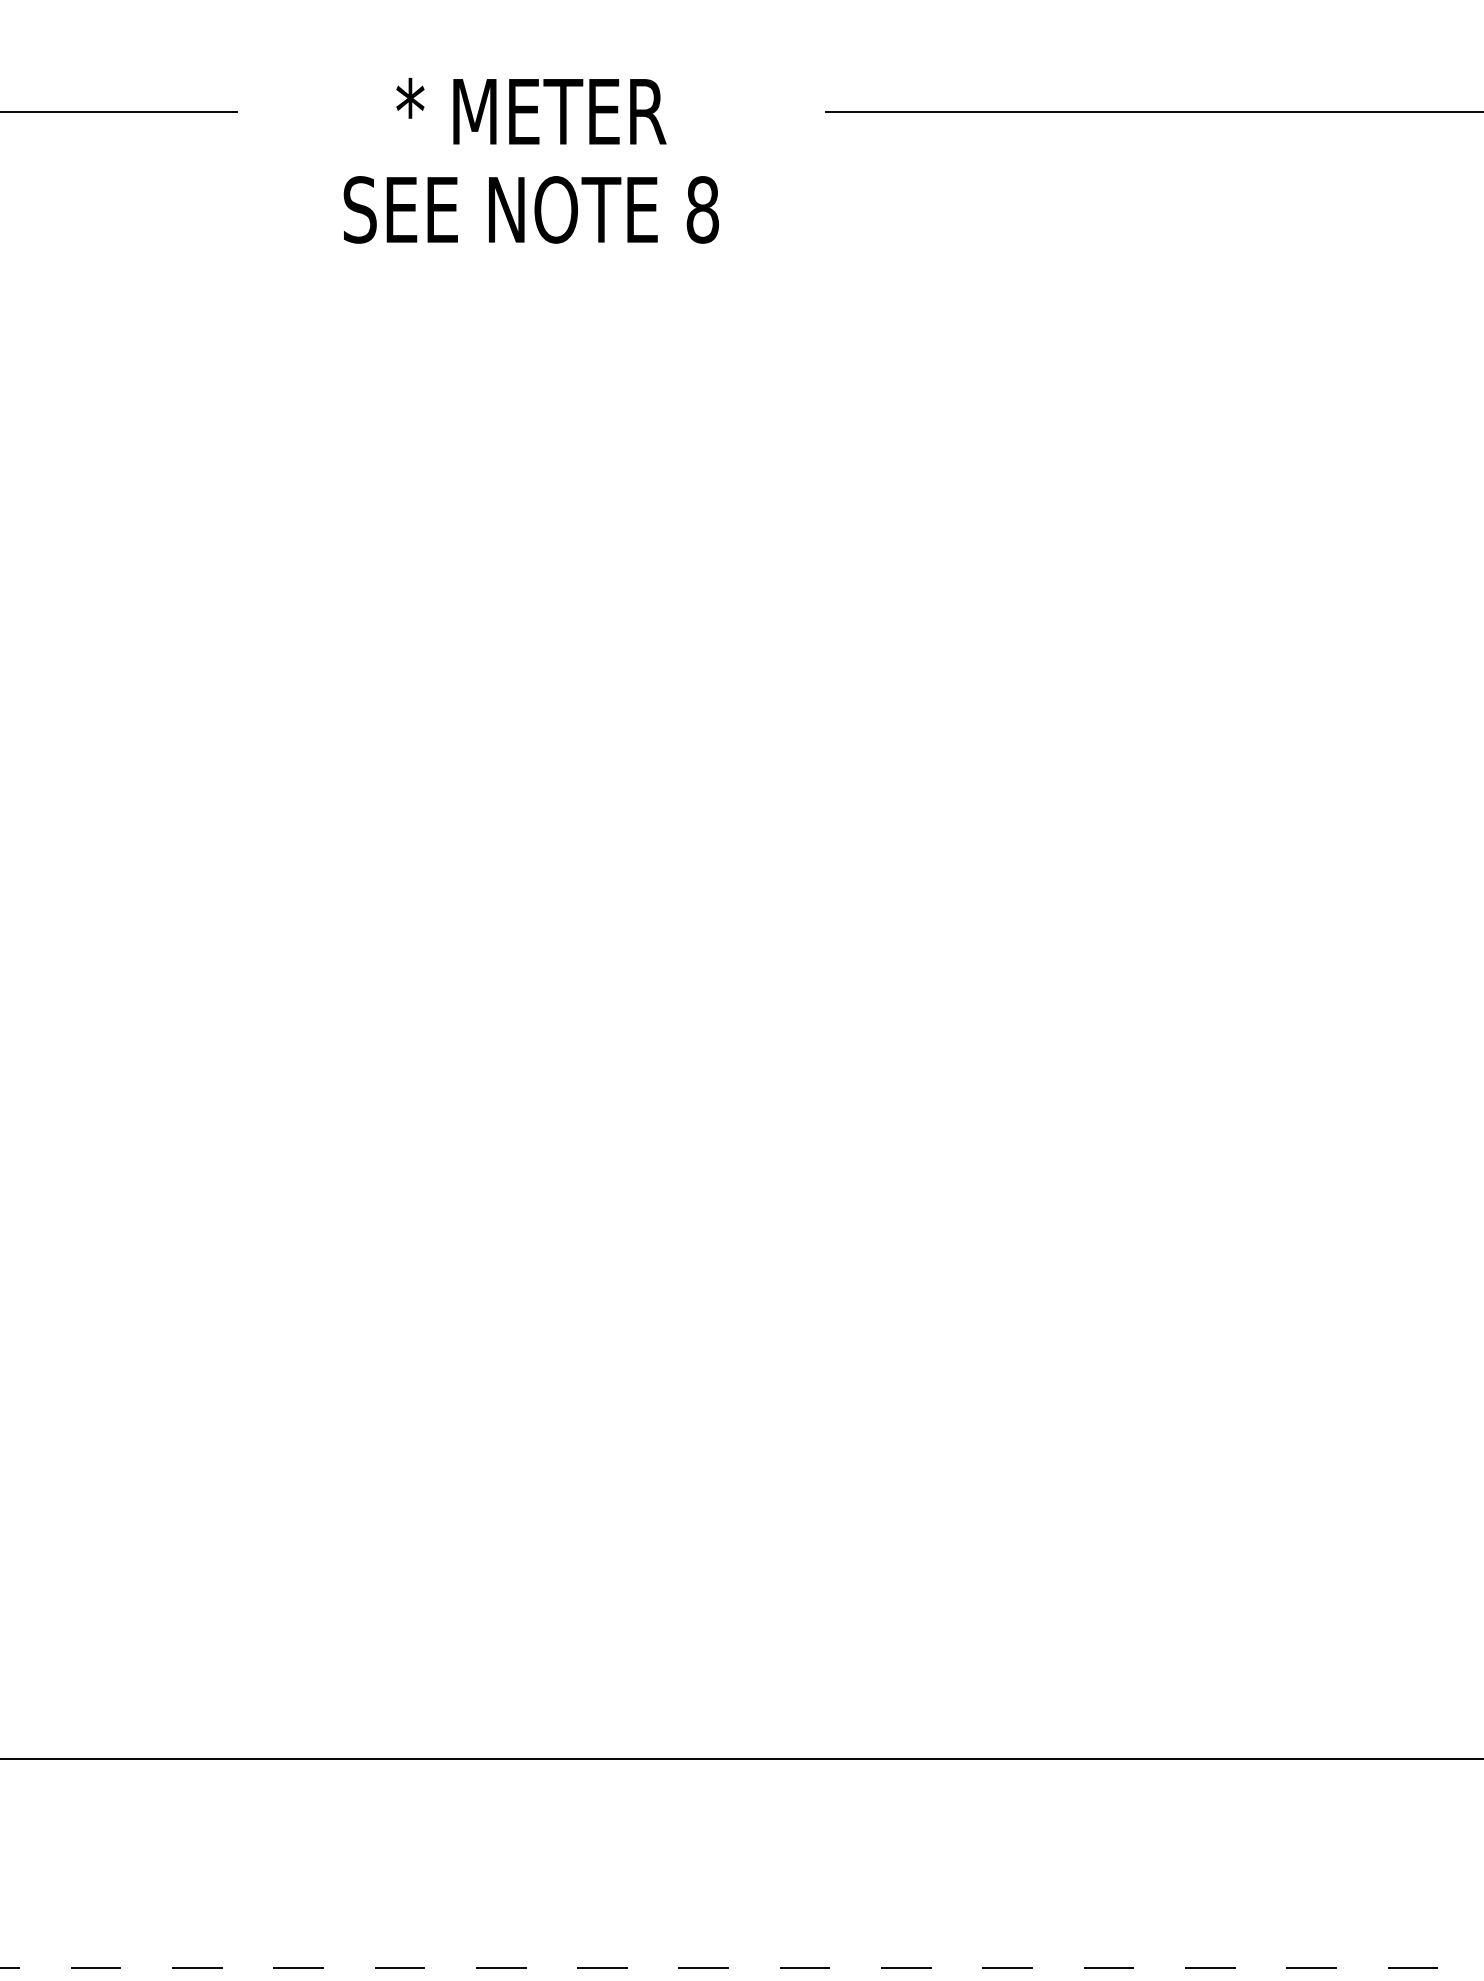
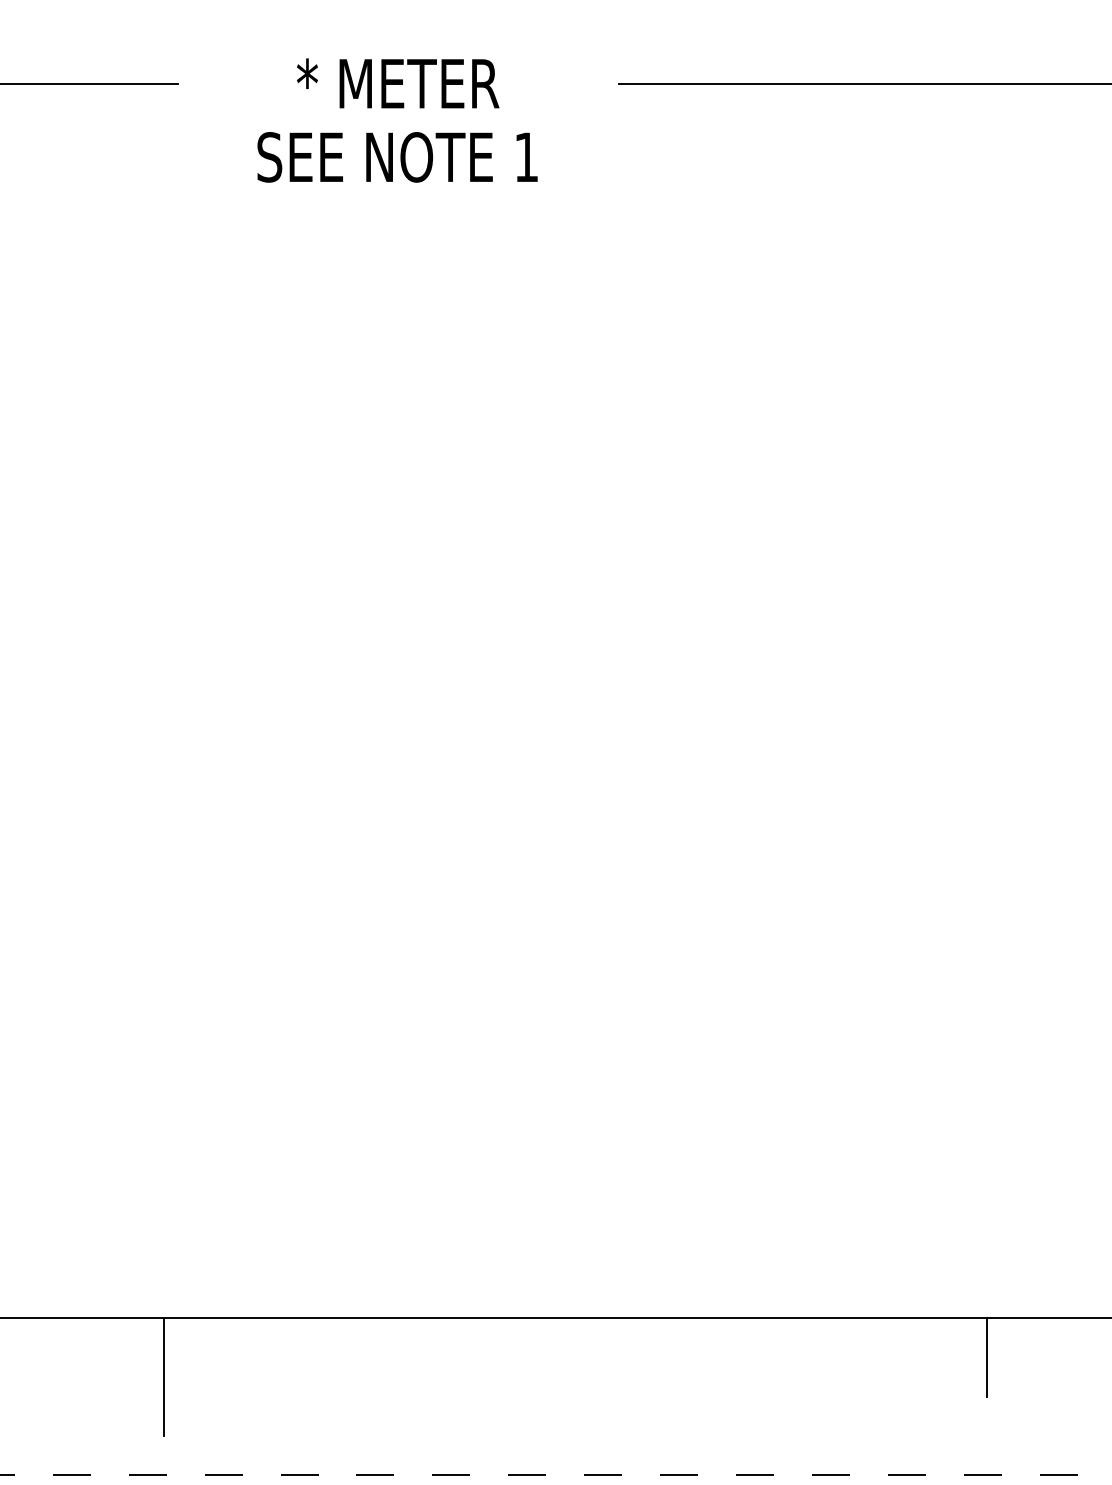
text: (702, 209) -> (526, 157), 8 -> 1
line: (1316, 1810) -> (986, 1357), added
line: (218, 1837) -> (163, 1377), added

